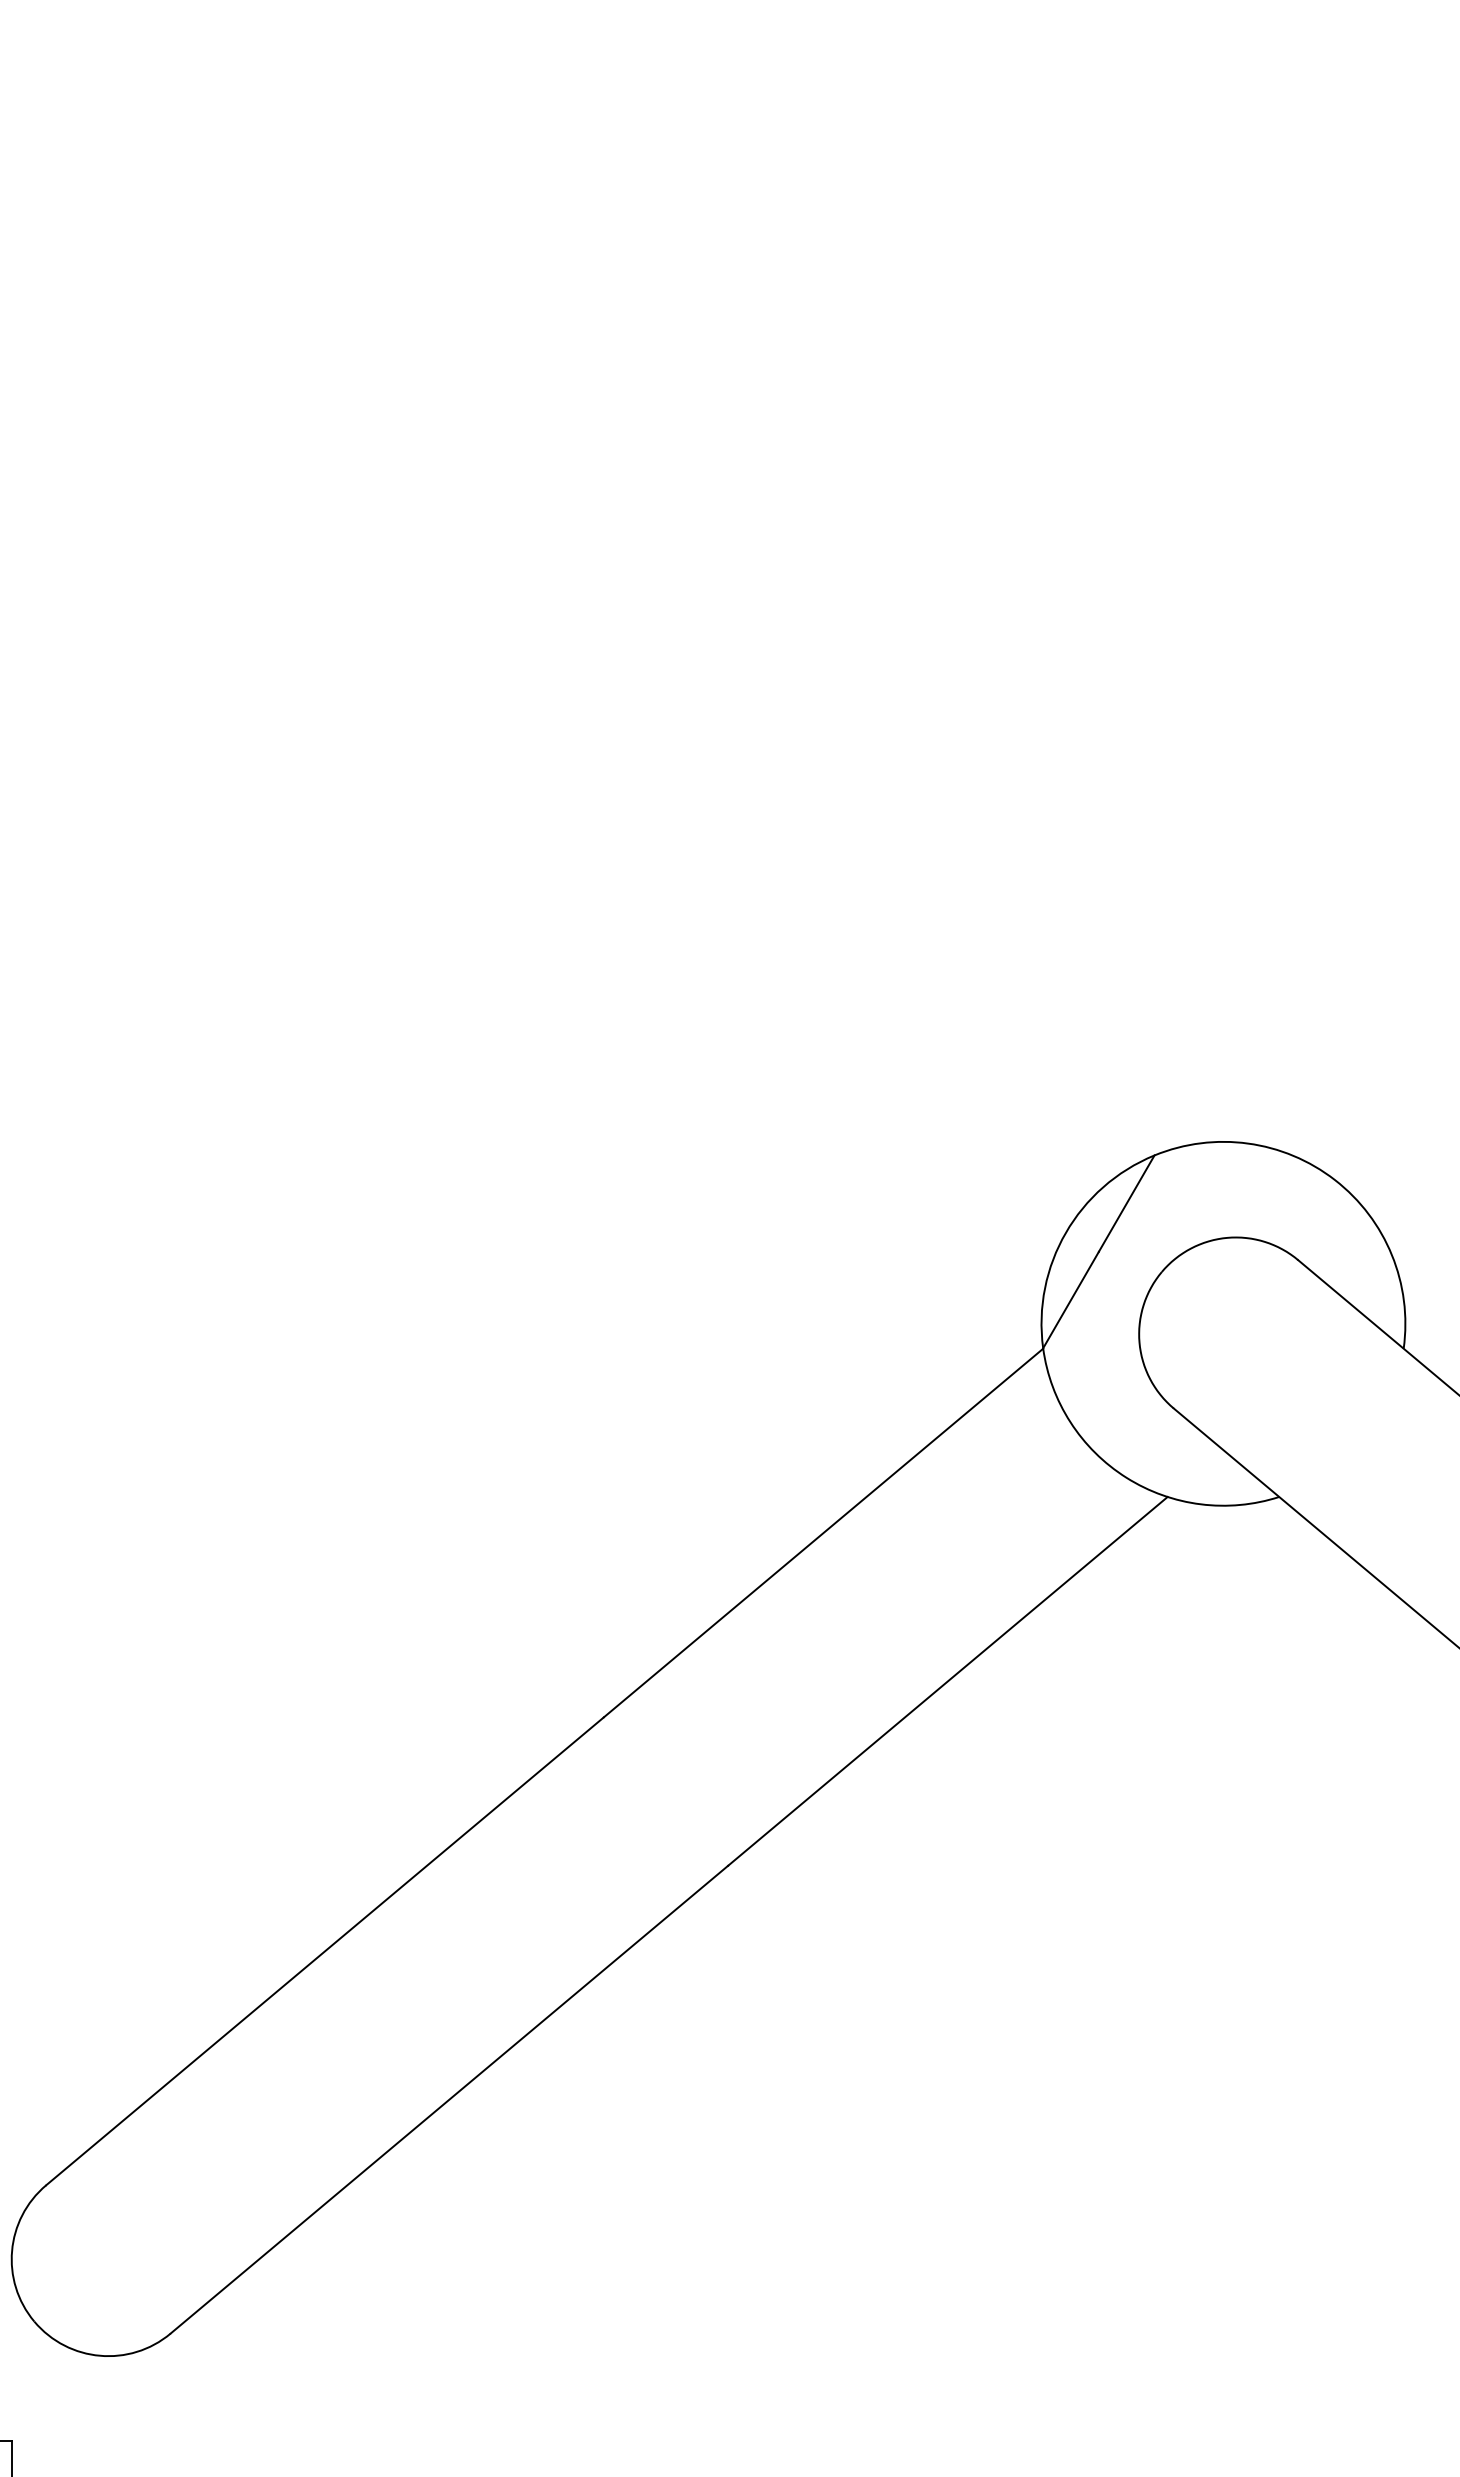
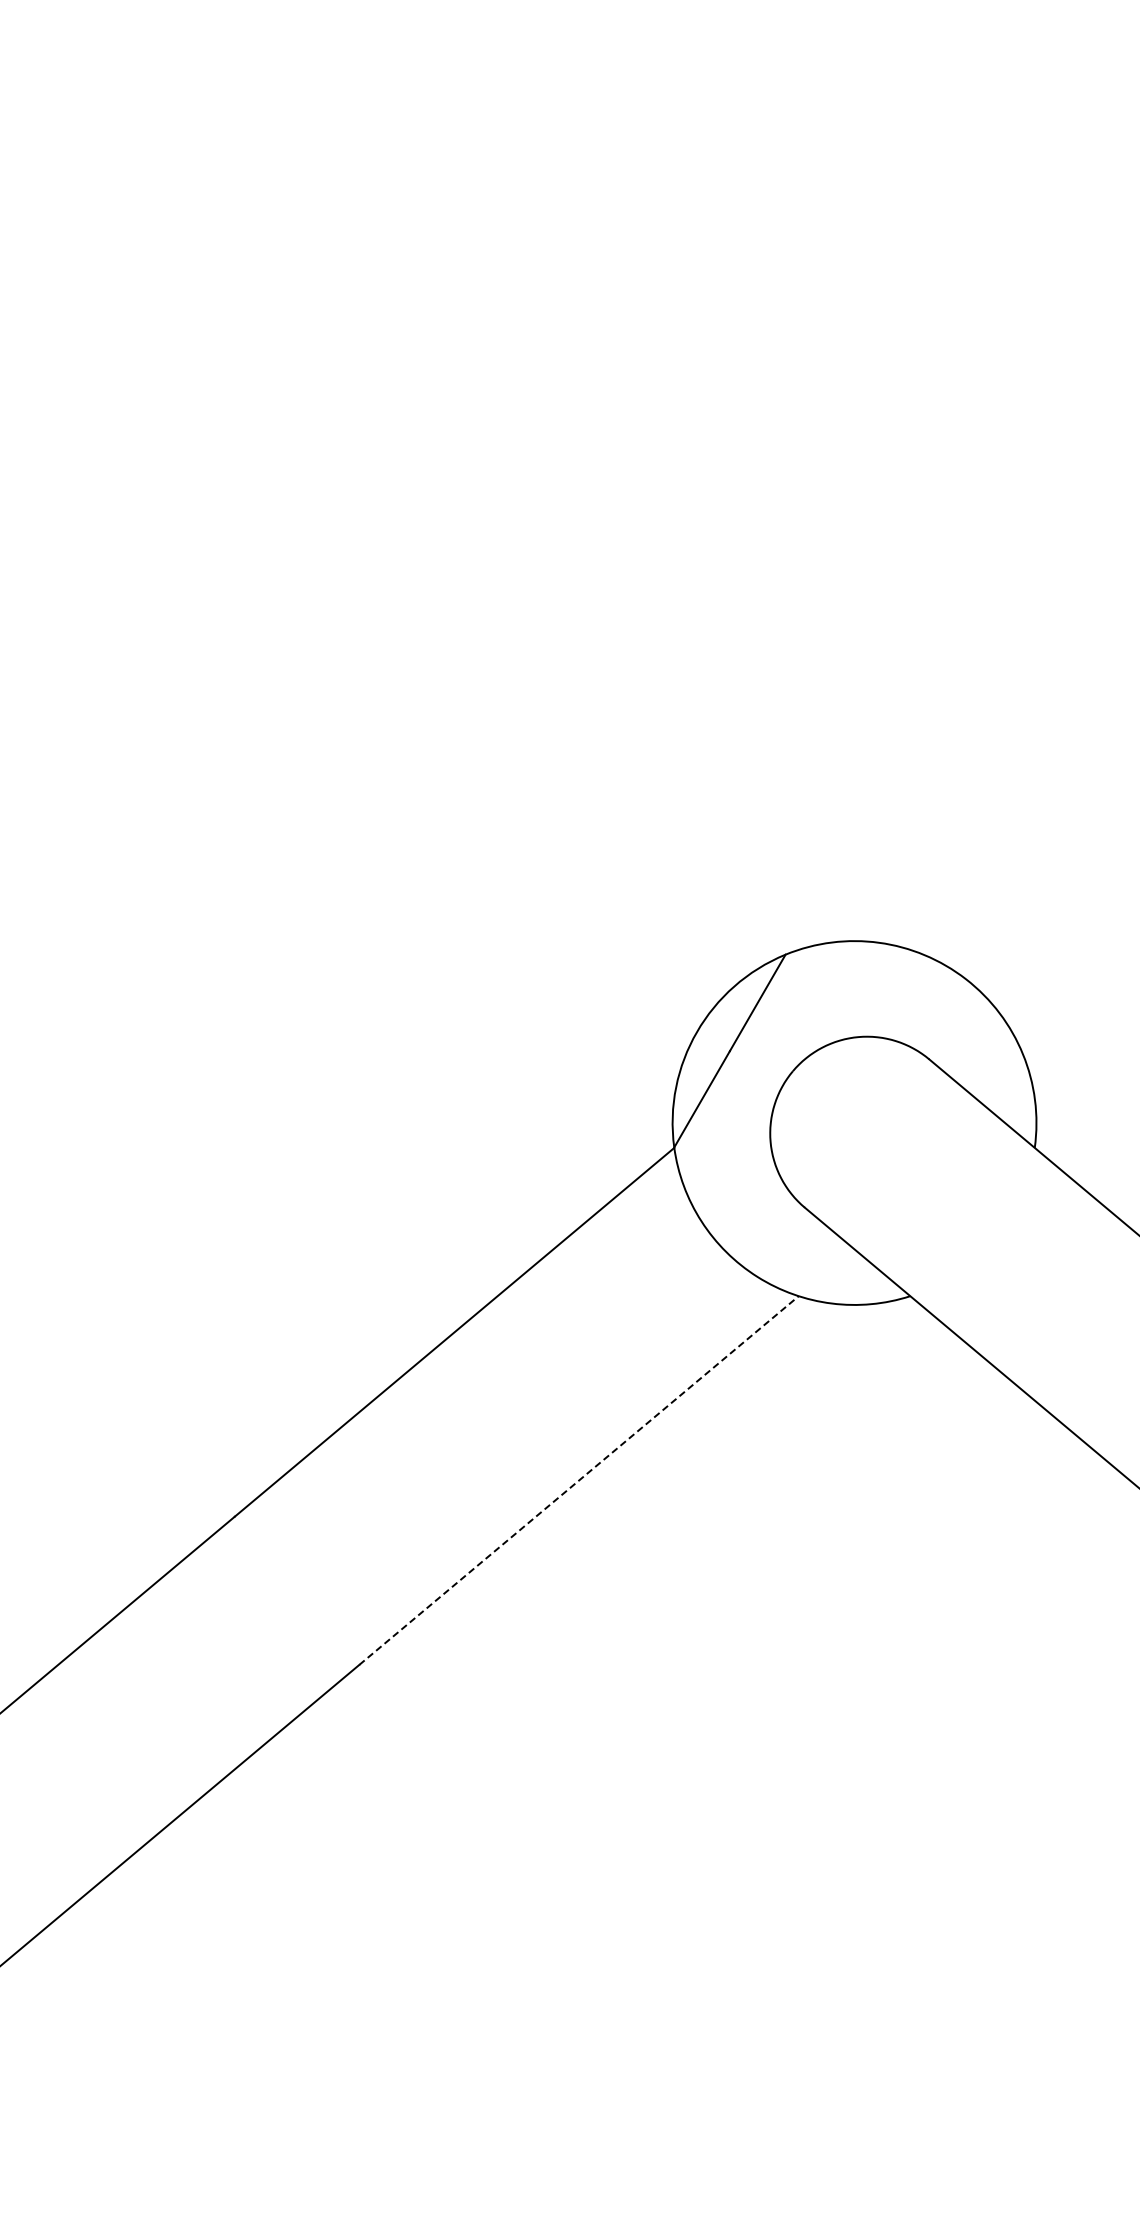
line: (947, 1681) -> (578, 1480), solid -> dashed

